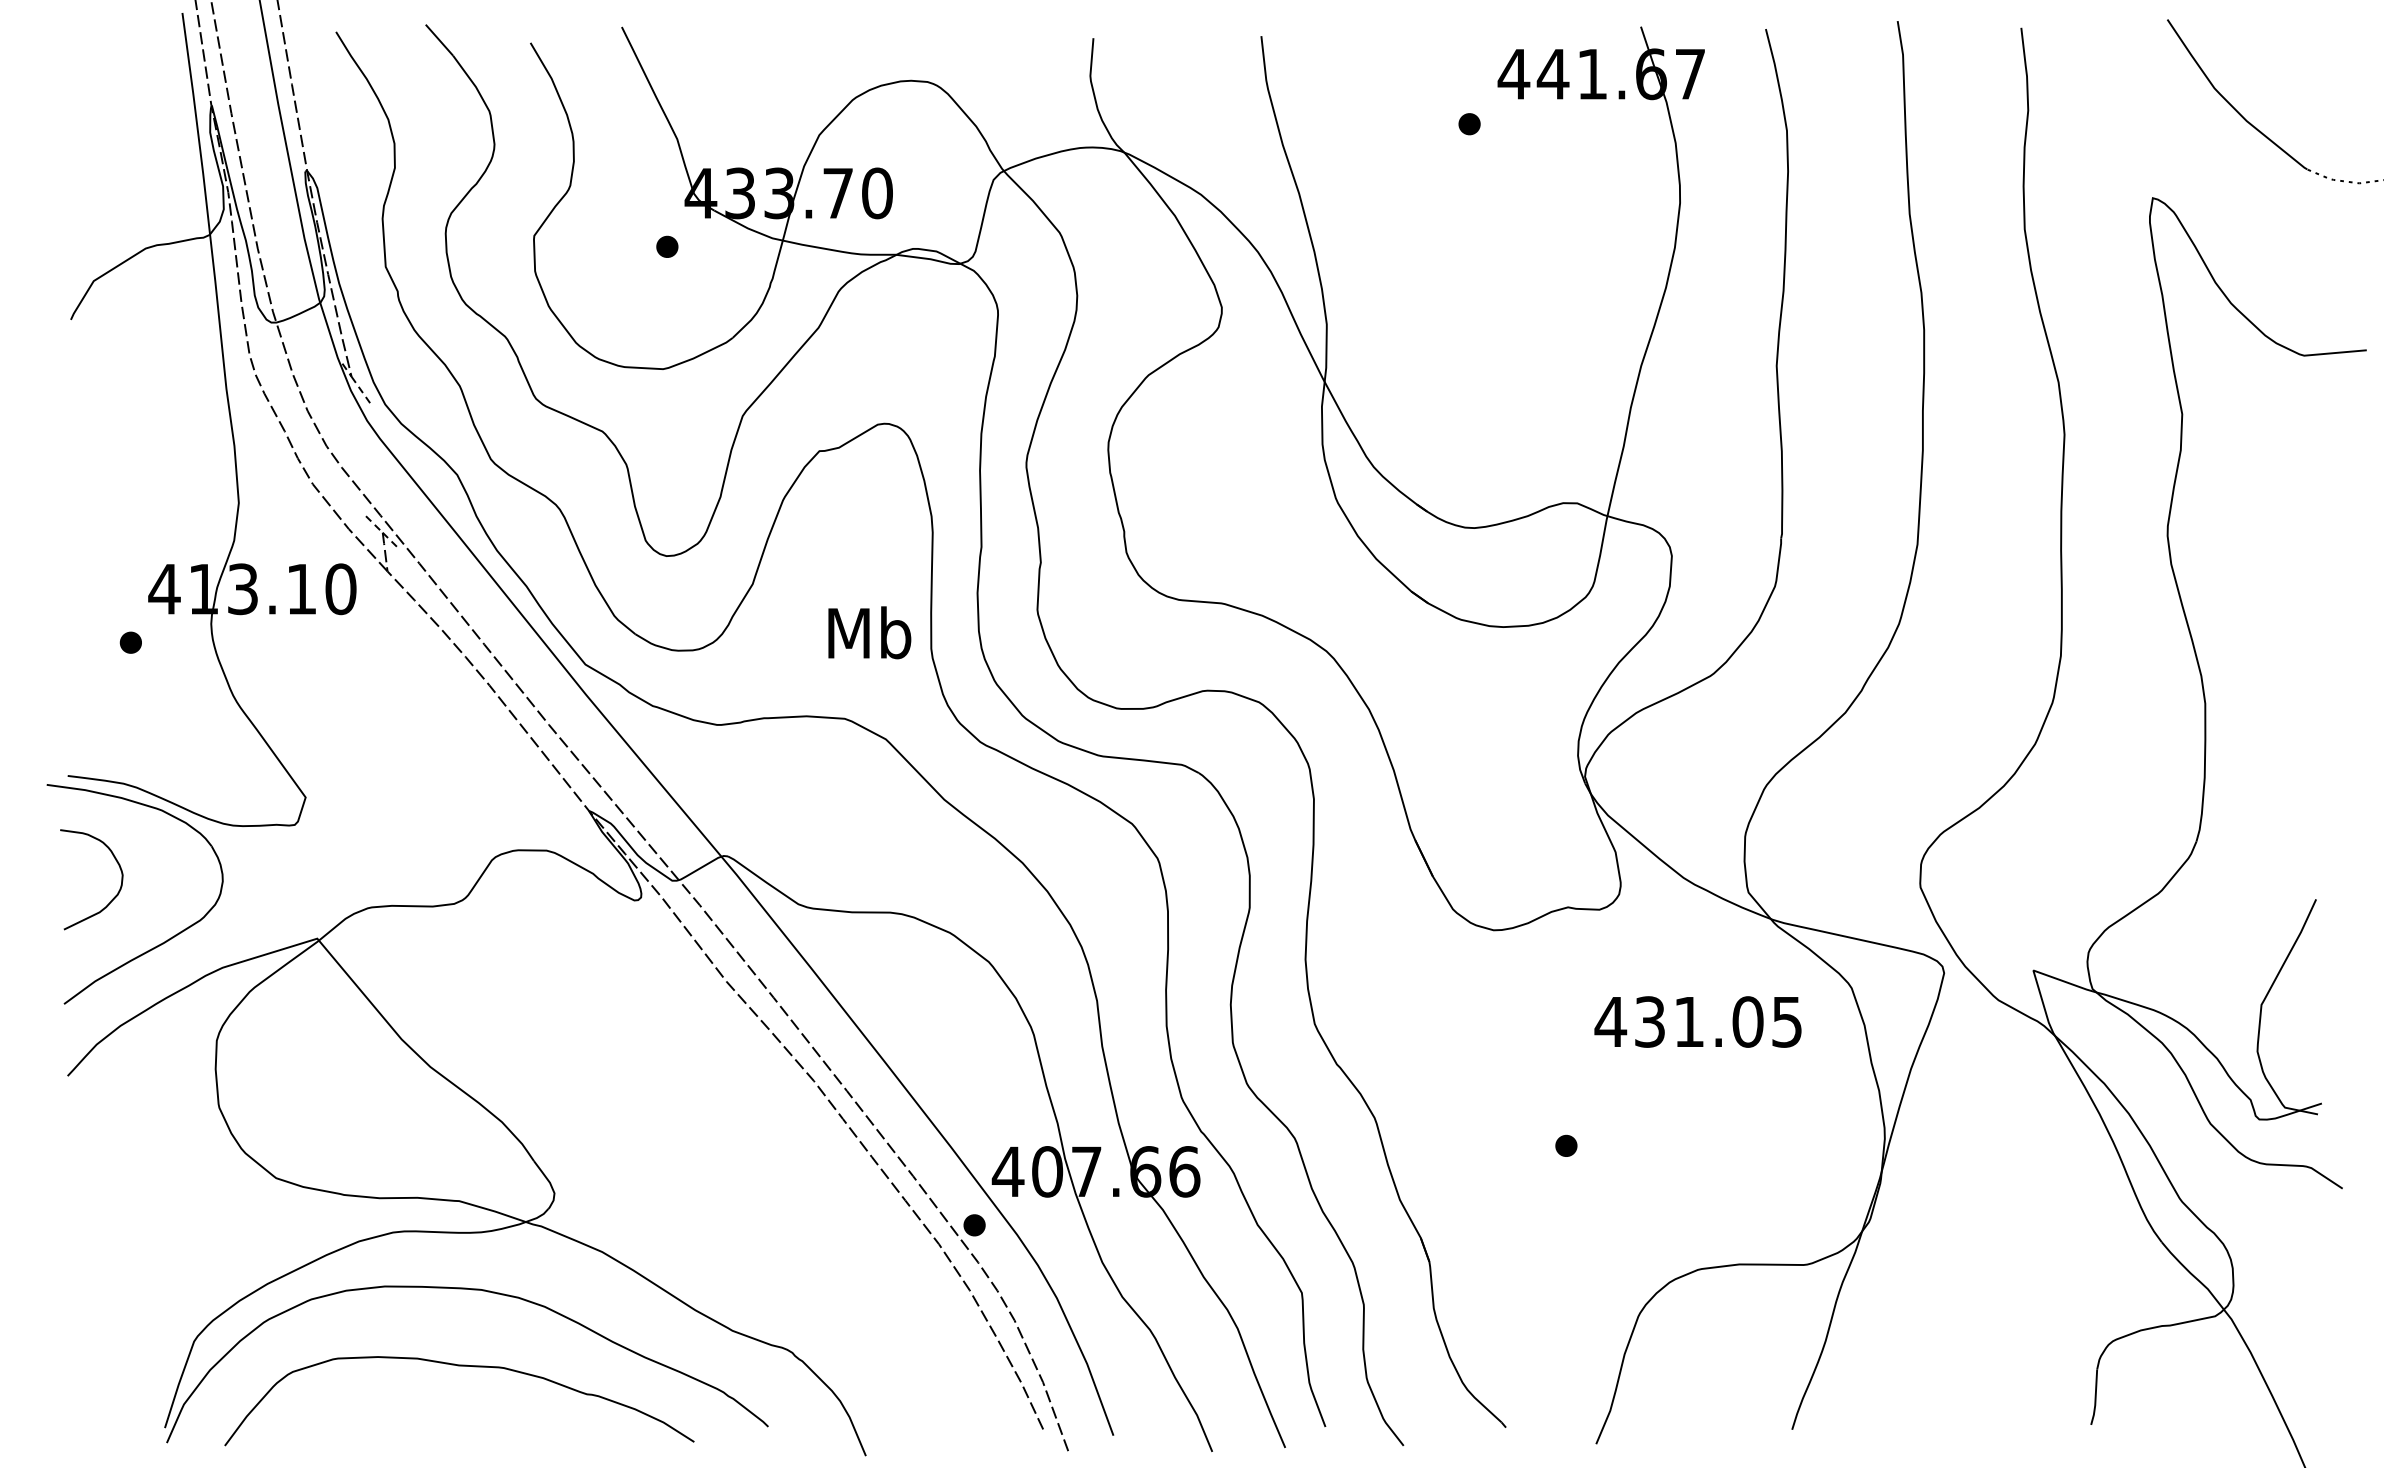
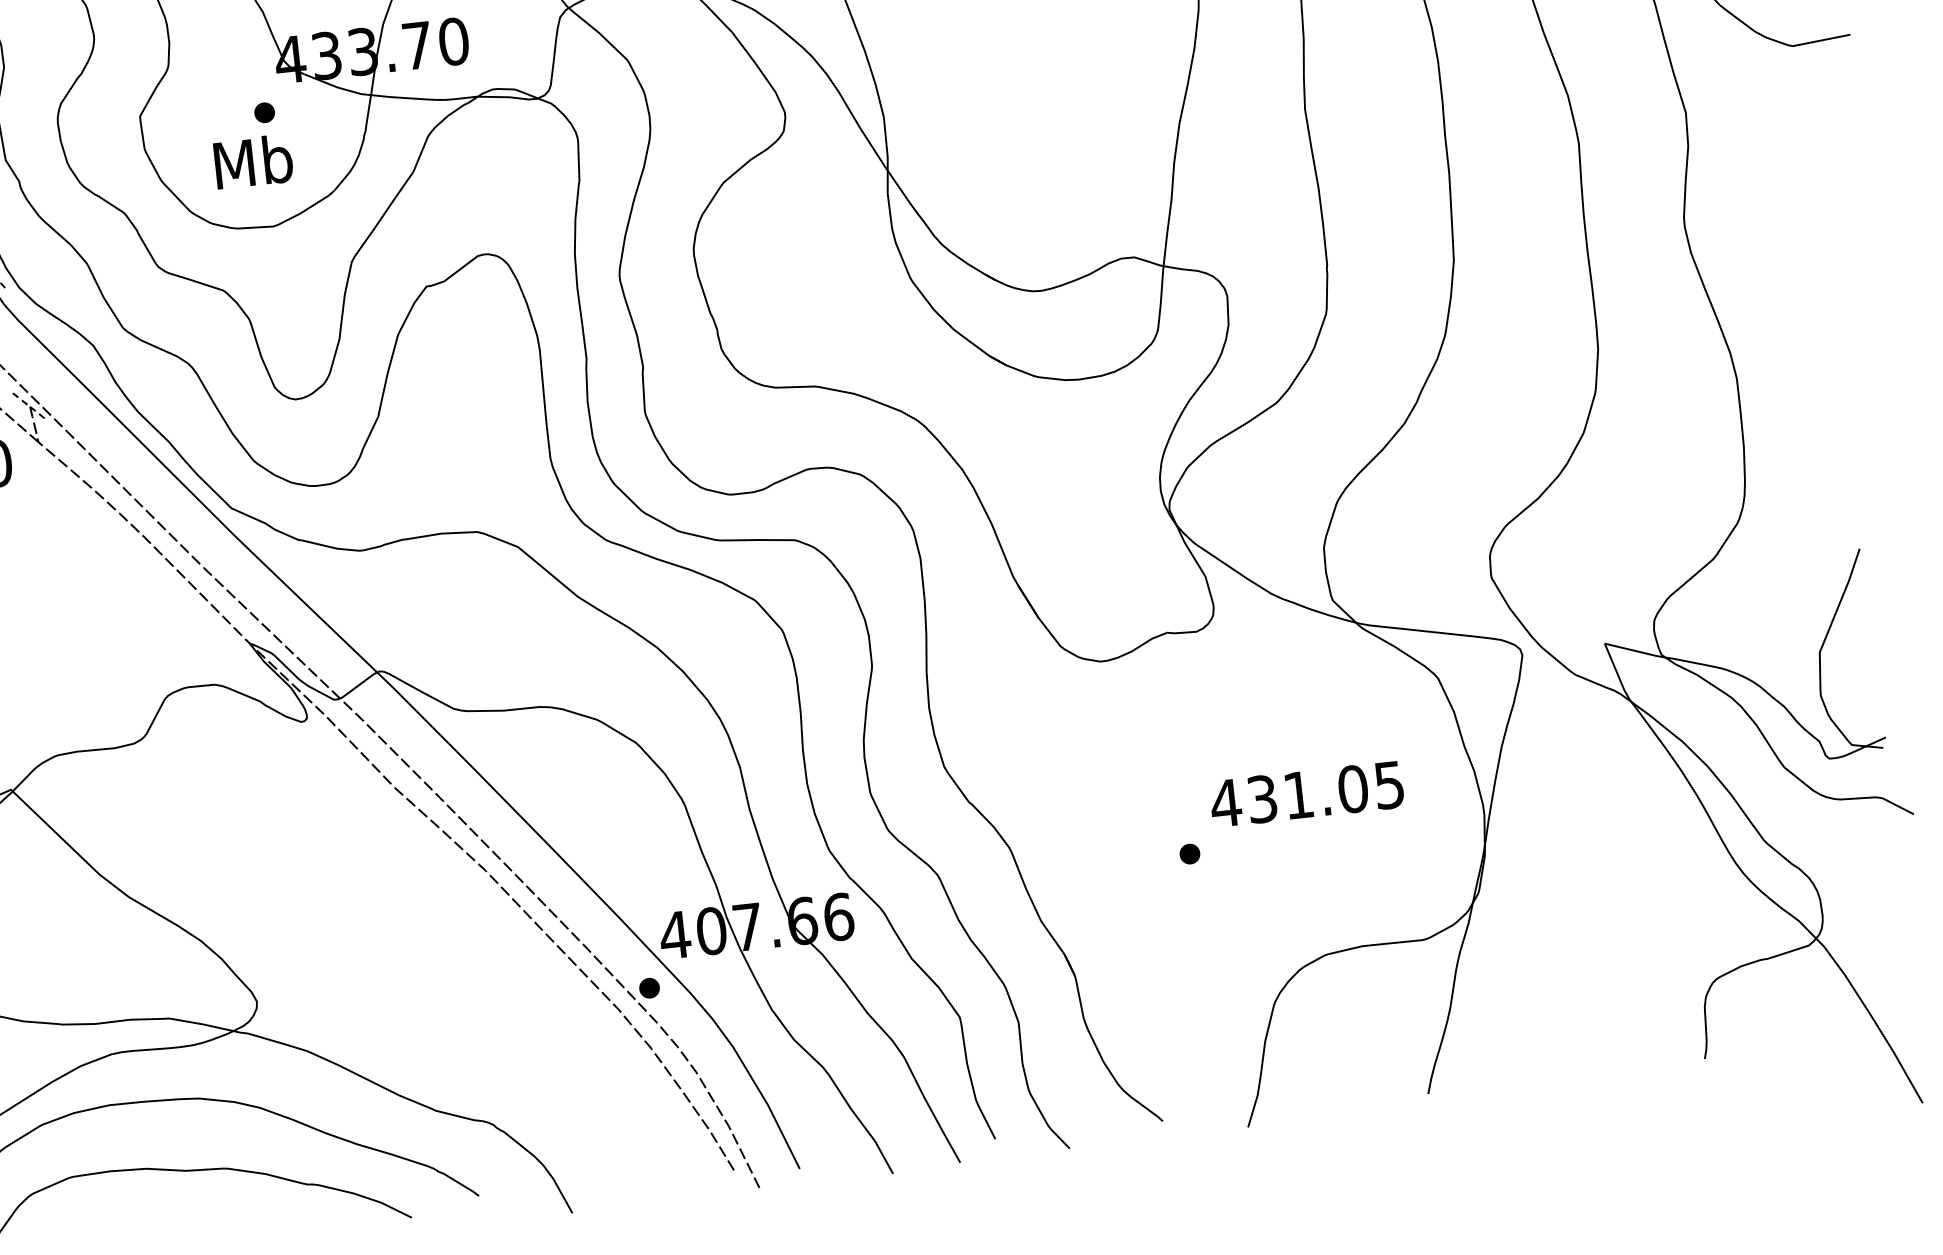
text: (869, 632) -> (253, 161), moved
text: (1697, 1021) -> (1306, 793), moved

